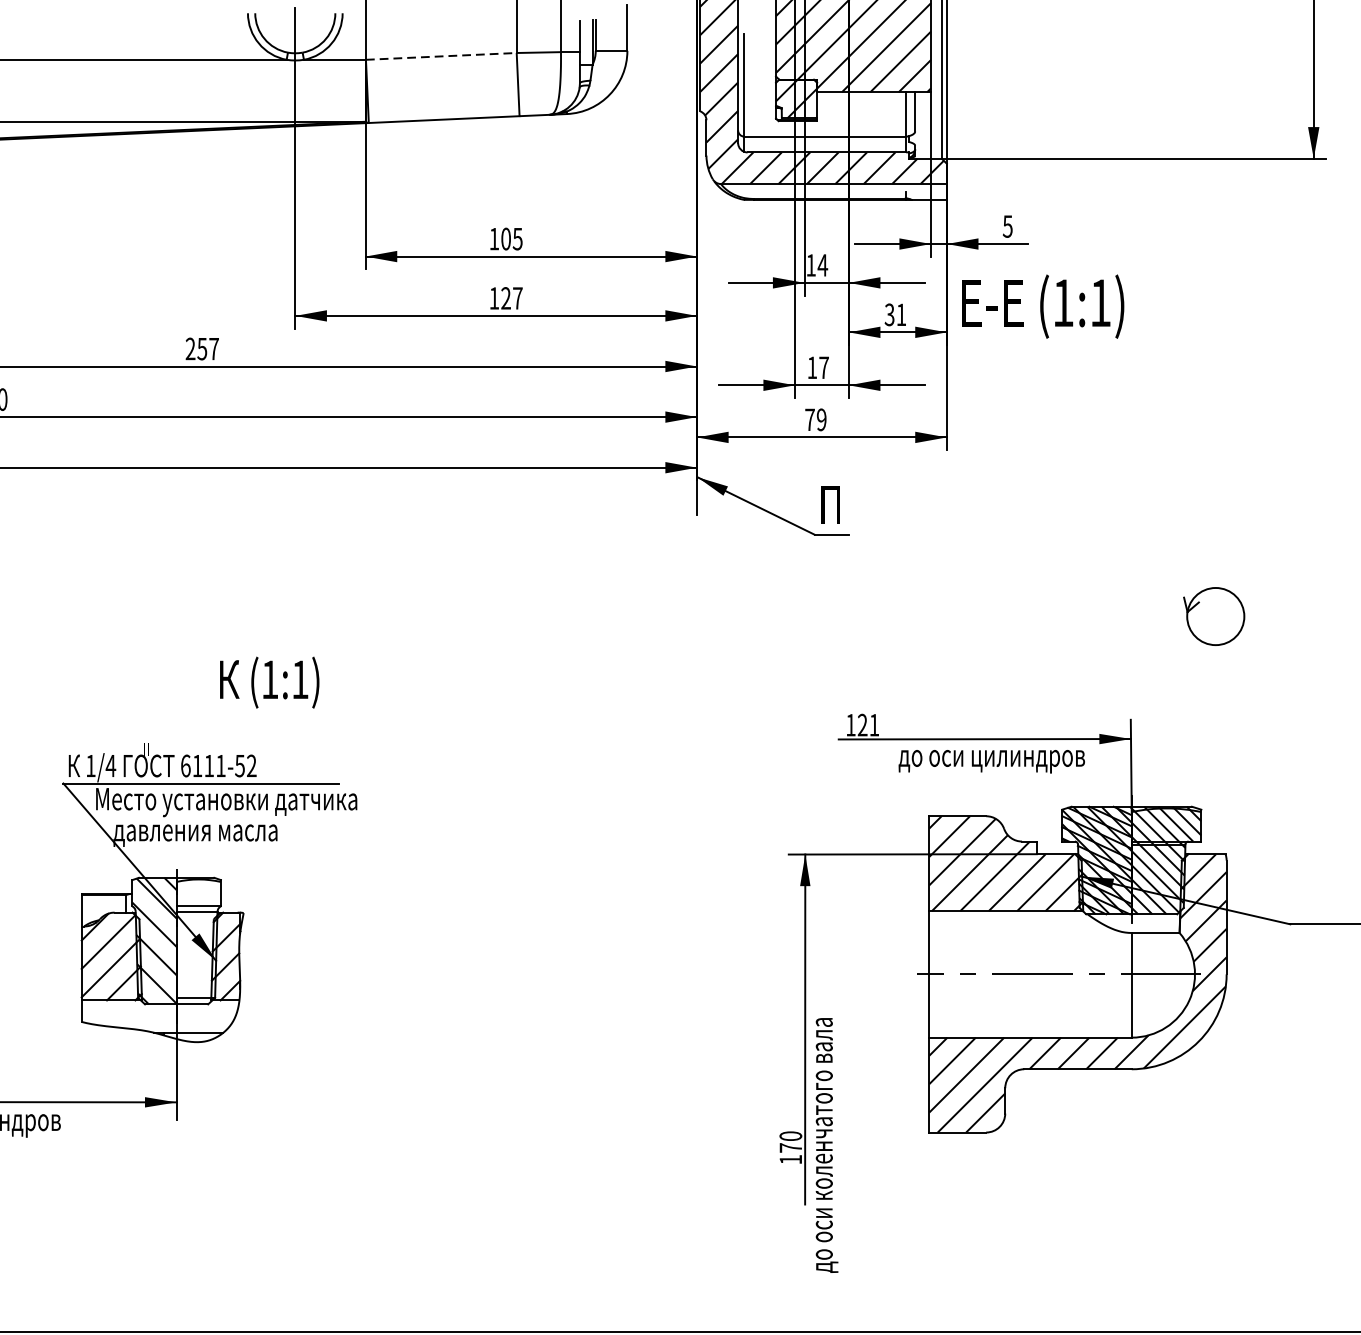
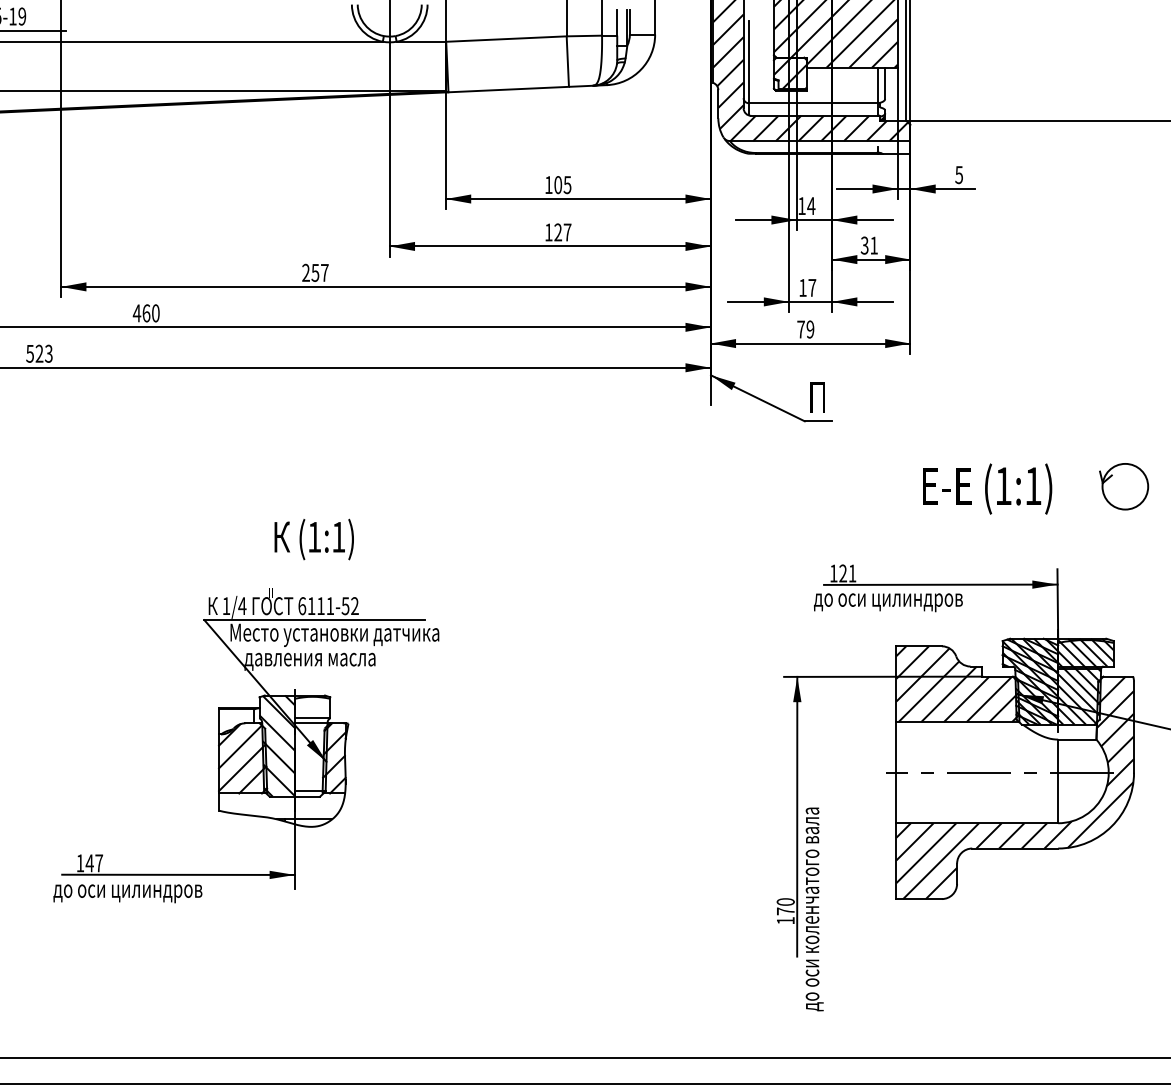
line: (441, 56) -> (506, 39), dashed -> solid
text: (1043, 305) -> (987, 488), moved
text: (268, 682) -> (313, 539), moved
text: (991, 761) -> (888, 602), moved

